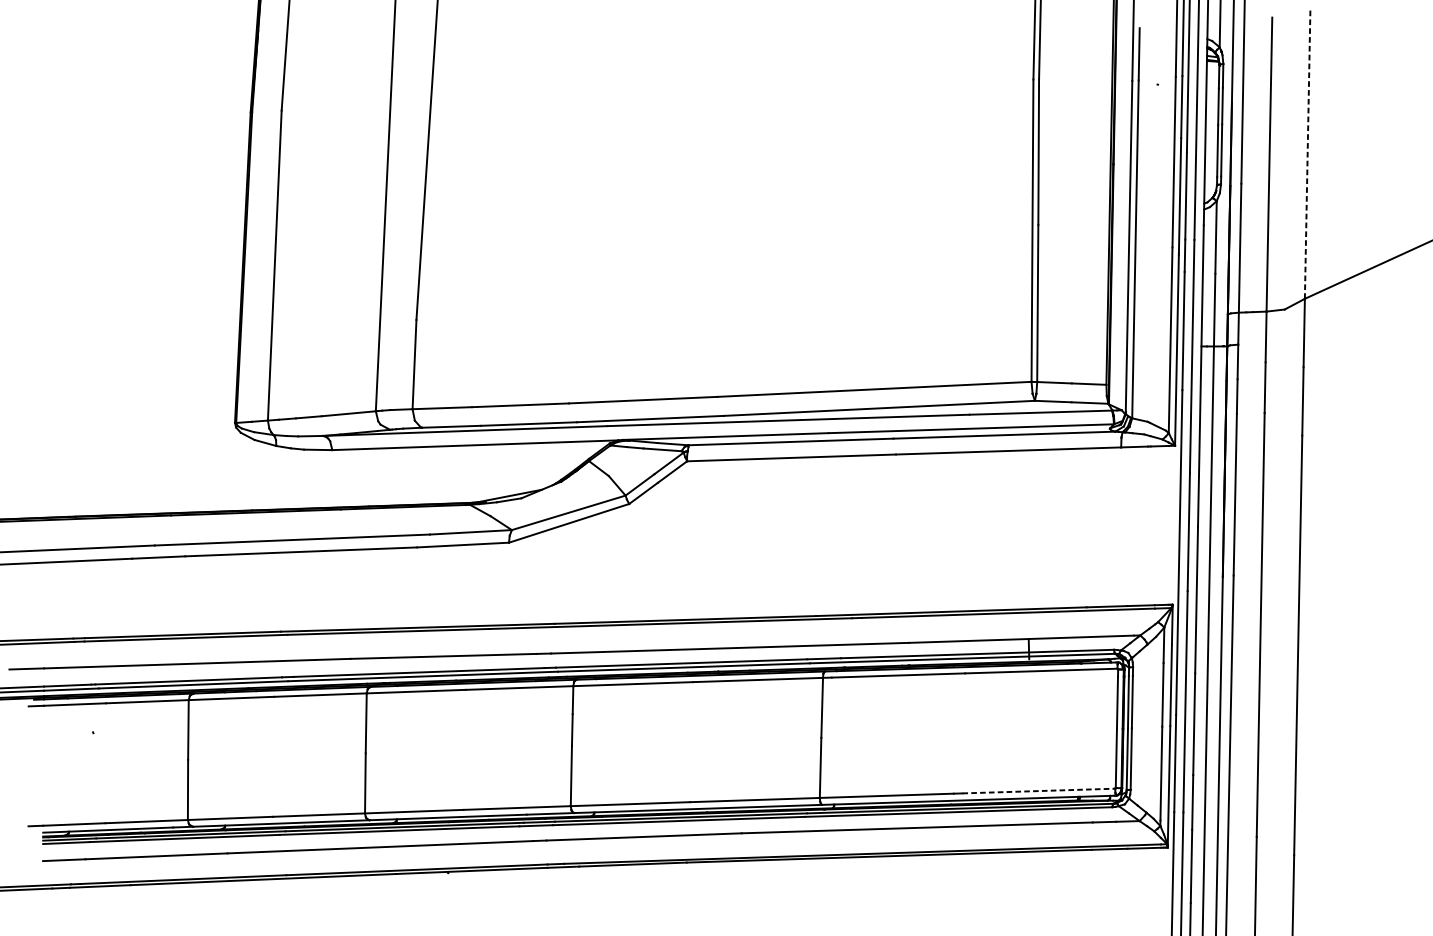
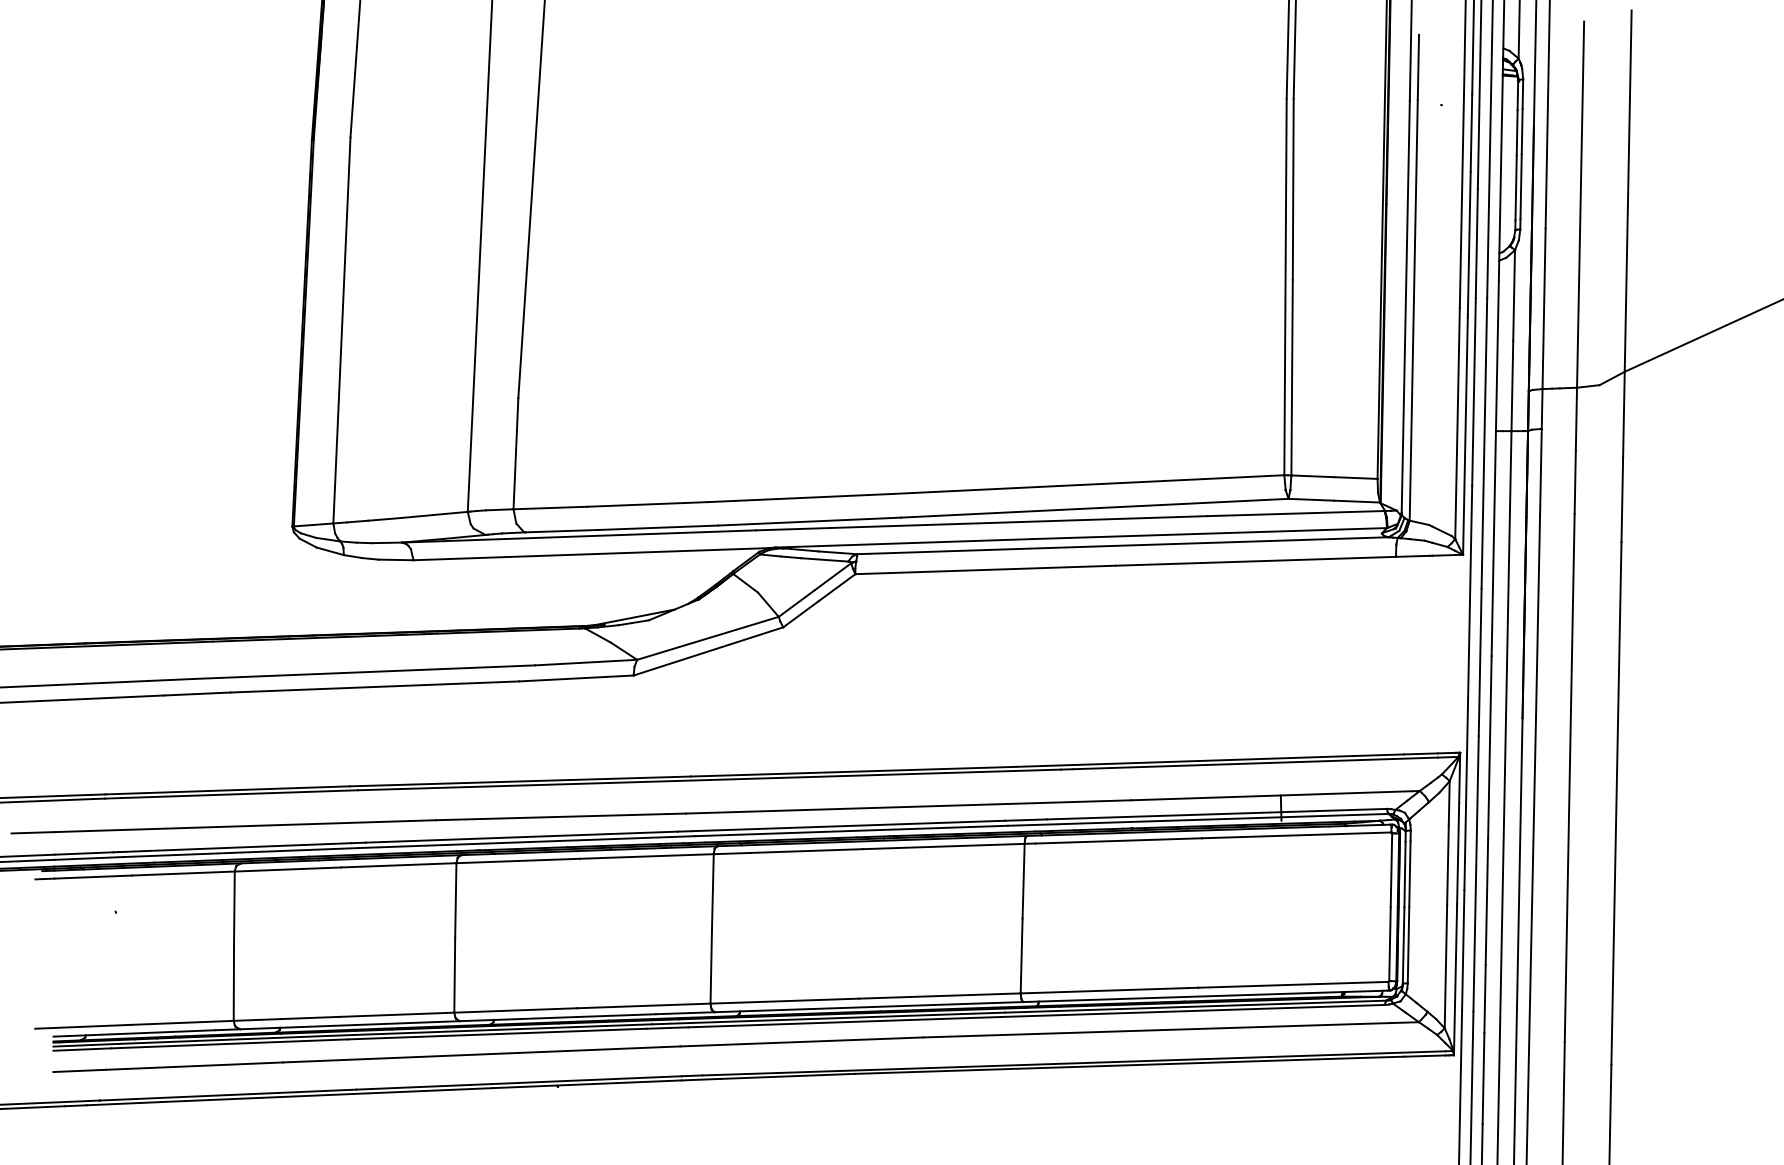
line: (1307, 154) -> (1628, 191), dashed -> solid
line: (1038, 790) -> (1293, 984), dashed -> solid

